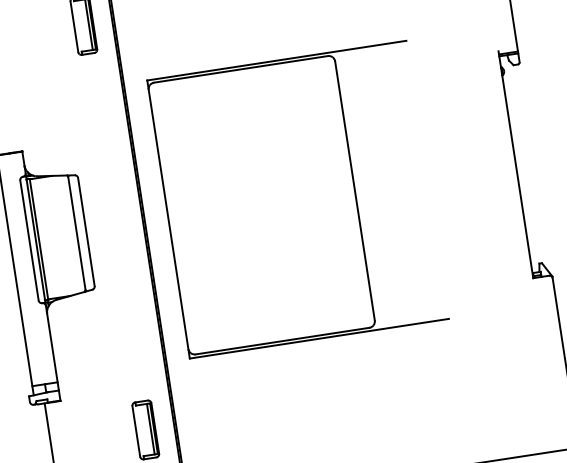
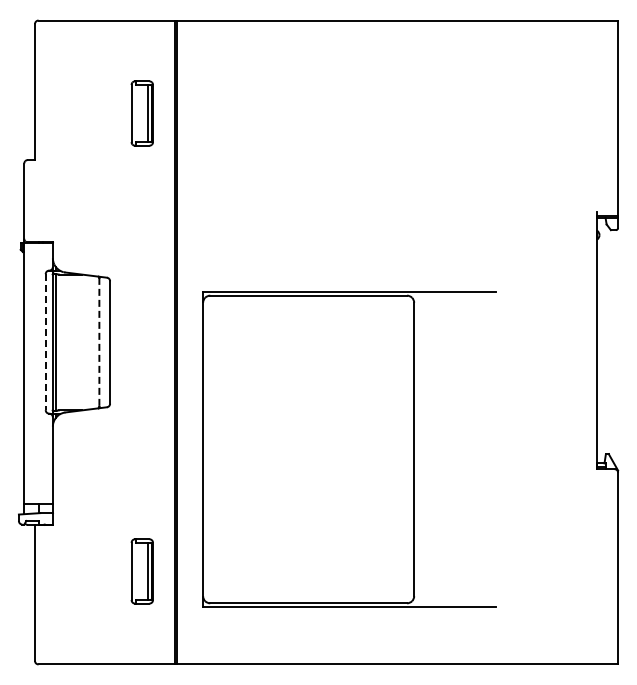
part: (297, 199) -> (349, 449), moved
line: (77, 233) -> (99, 342), solid -> dashed
line: (29, 240) -> (45, 342), solid -> dashed

